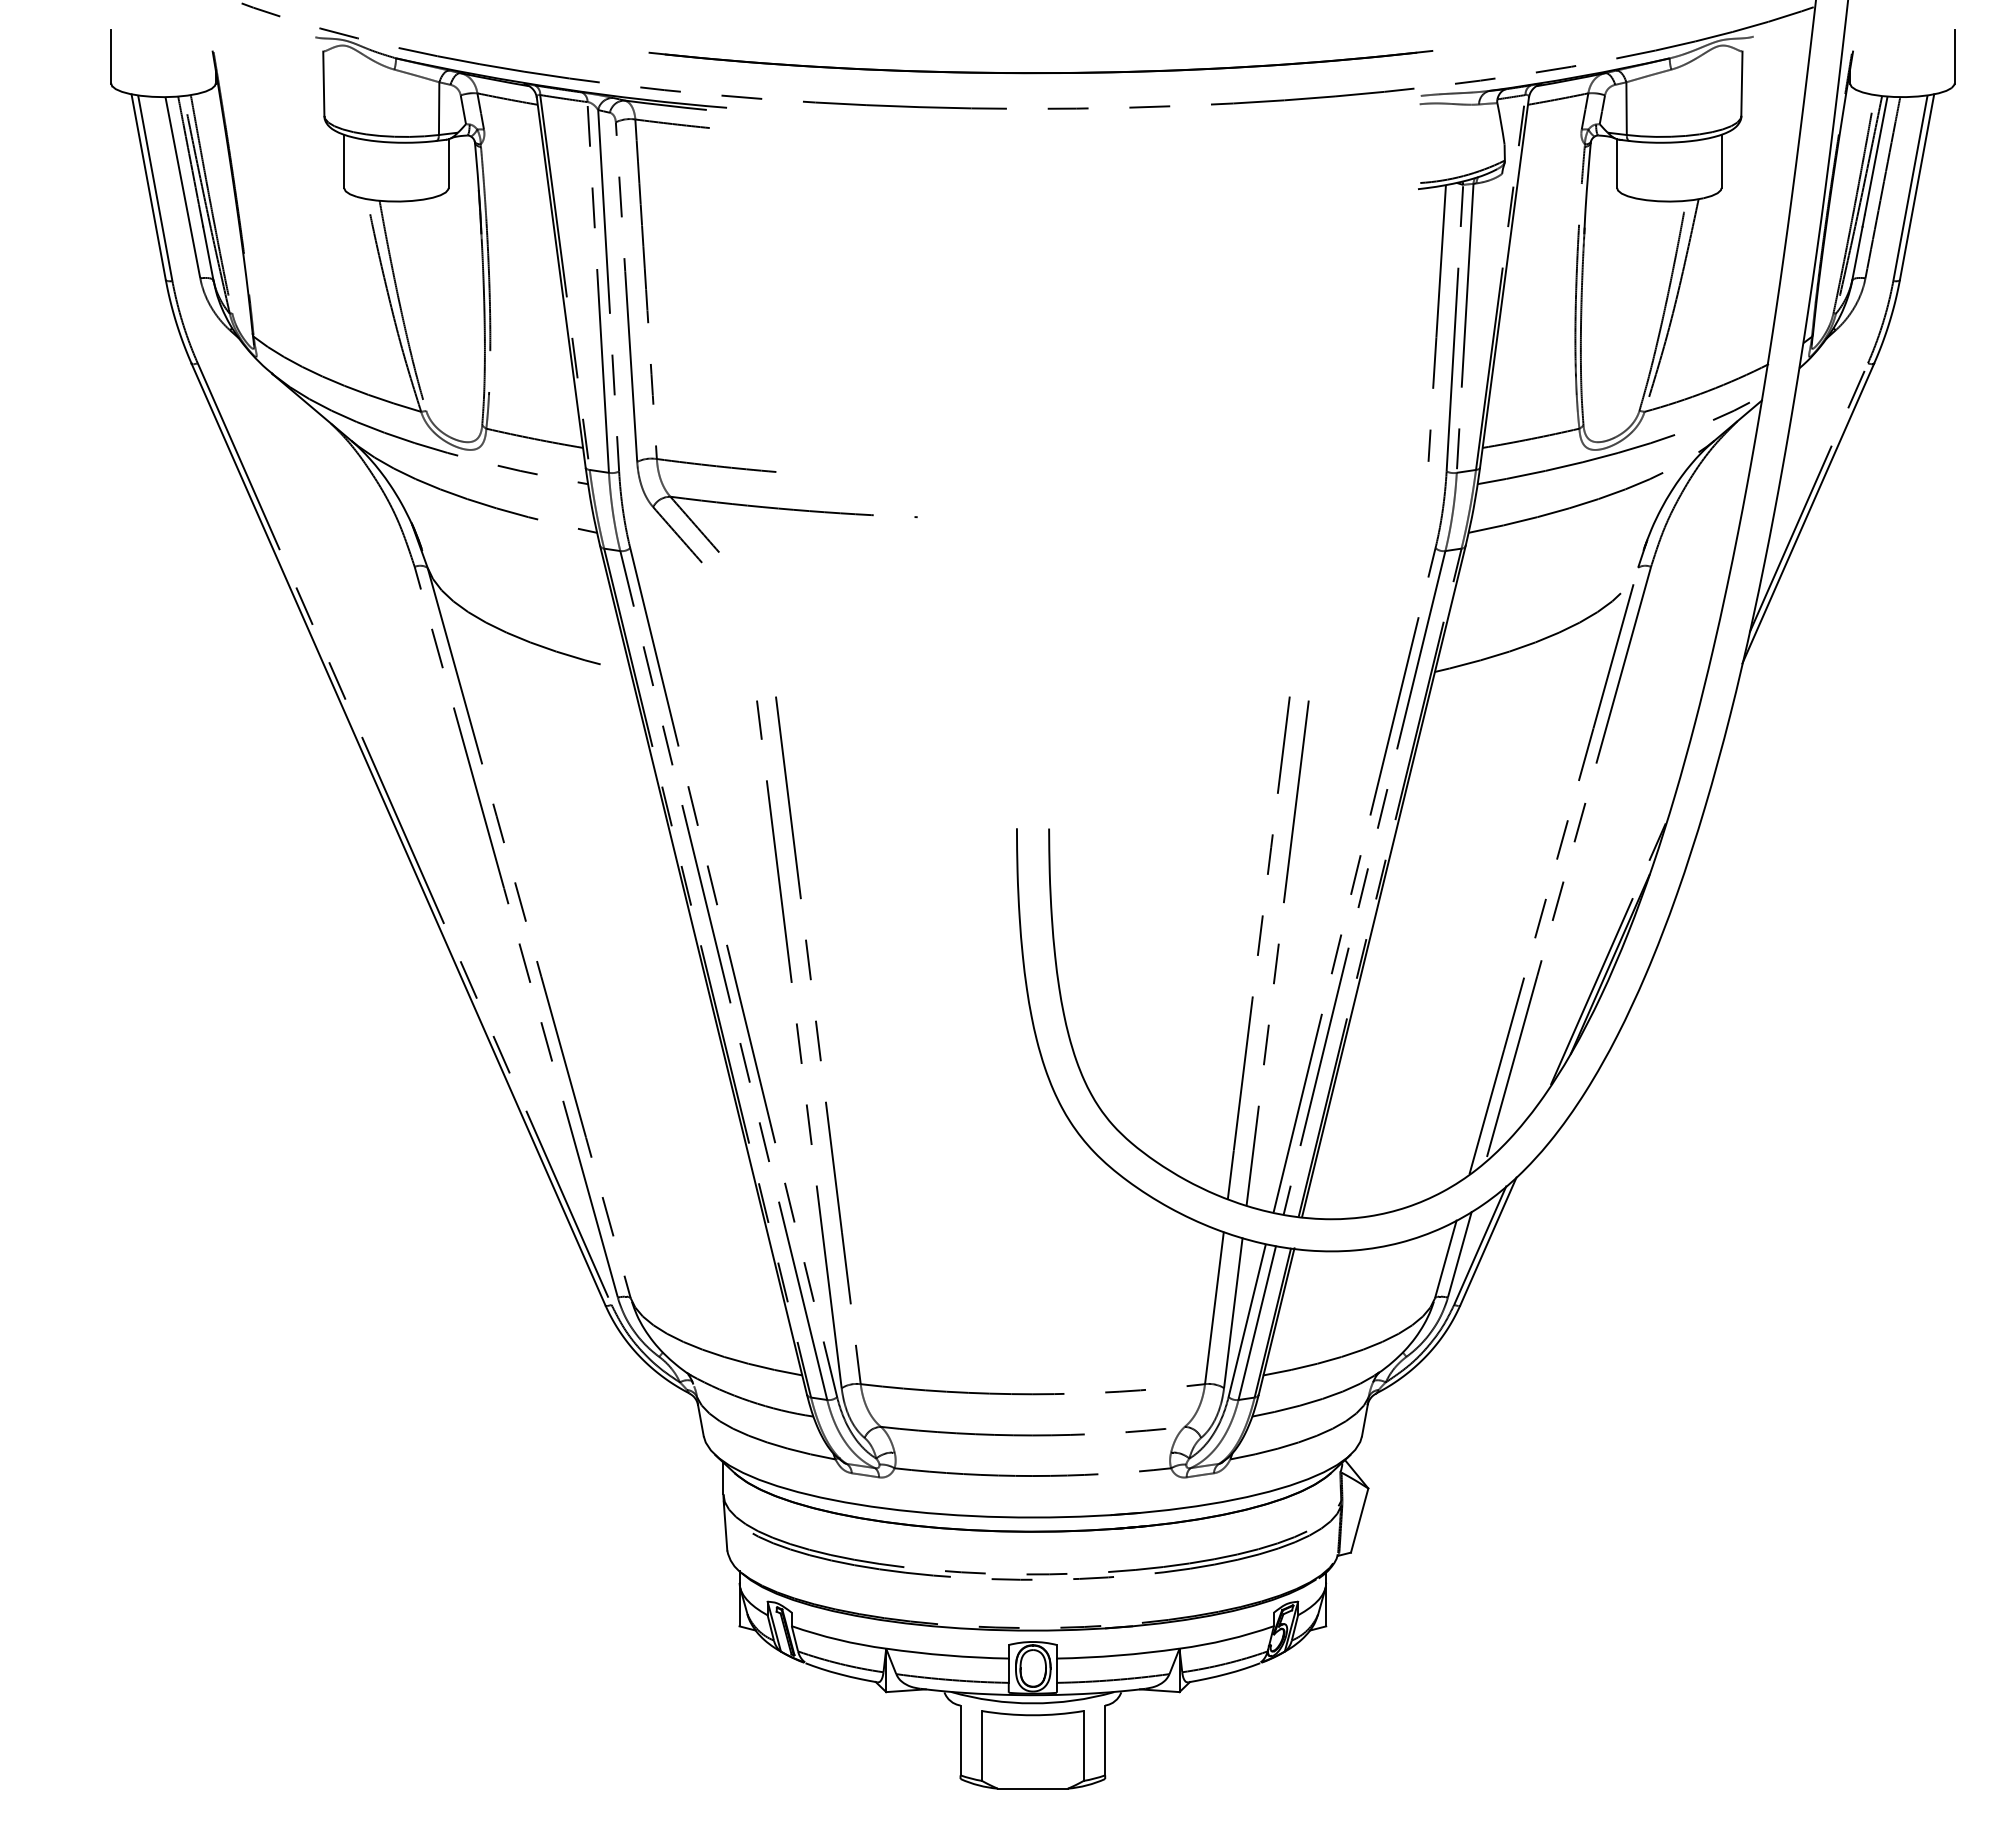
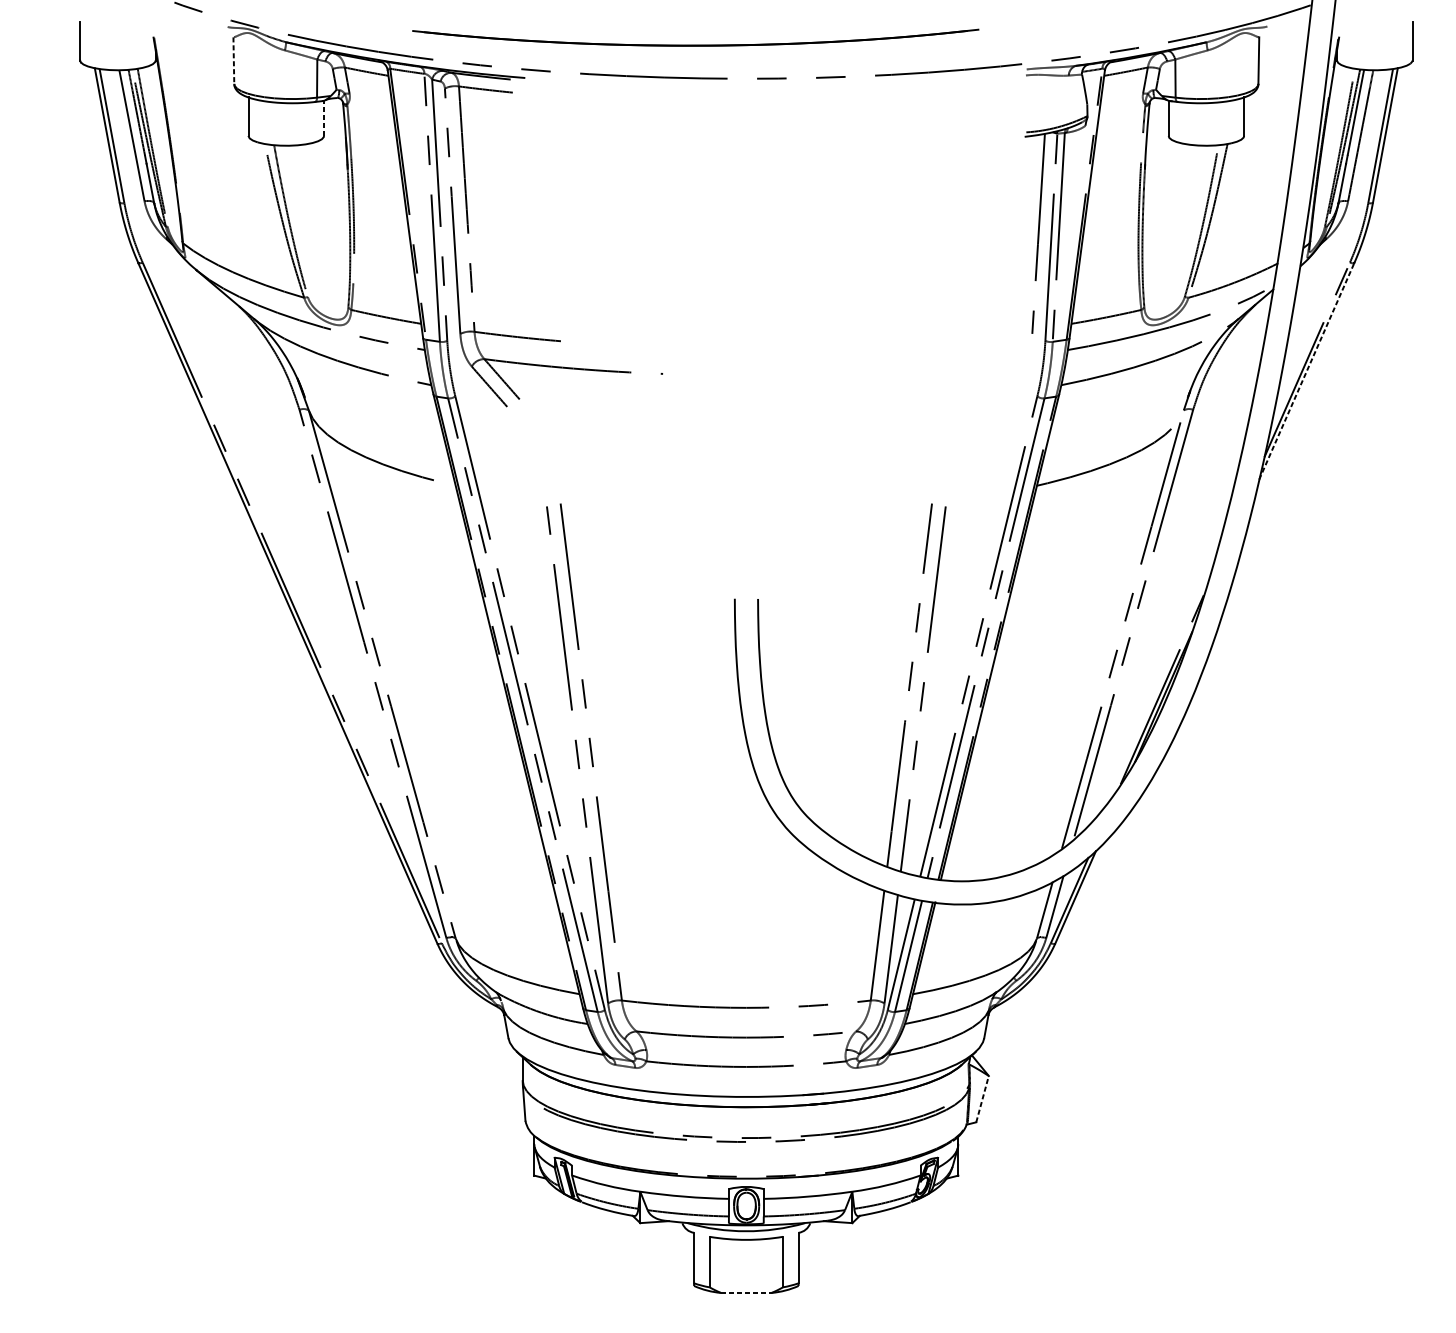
part: (1040, 72) -> (695, 45), moved
line: (323, 84) -> (233, 61), solid -> dashed
line: (448, 163) -> (323, 118), solid -> dashed
line: (1808, 513) -> (1306, 371), solid -> dashed
line: (1359, 1520) -> (982, 1099), solid -> dashed
line: (1033, 1788) -> (746, 1292), solid -> dashed

